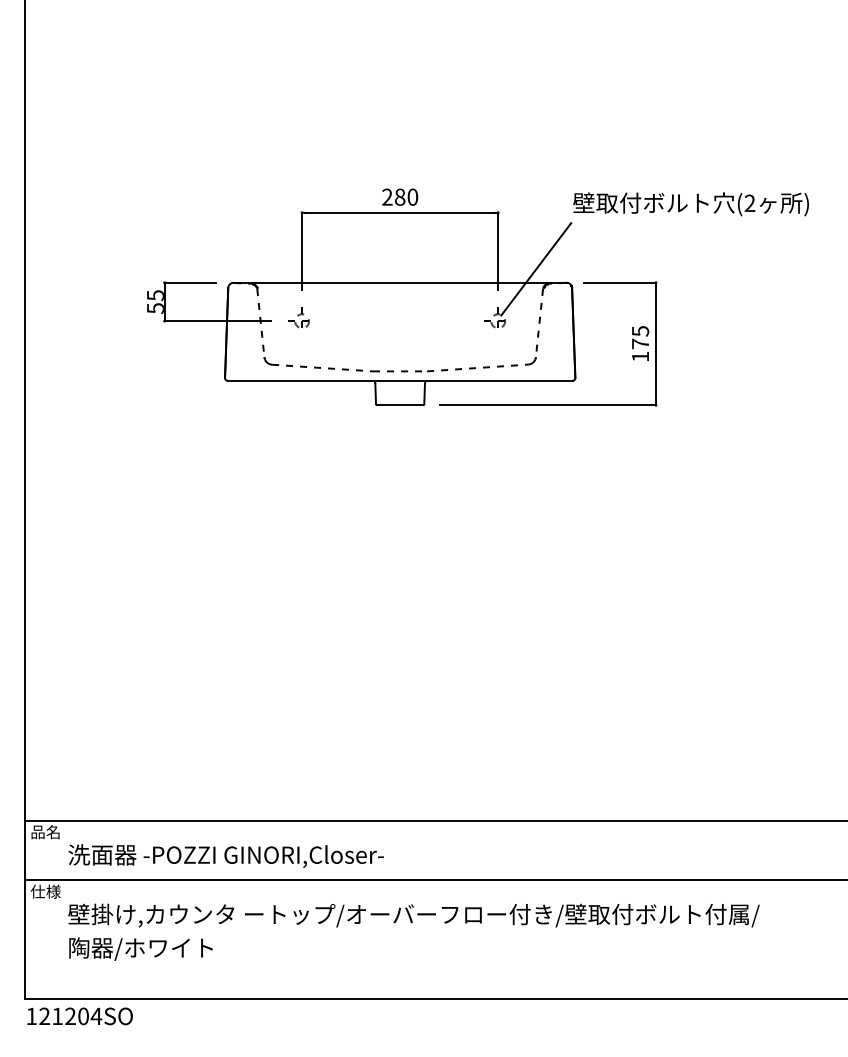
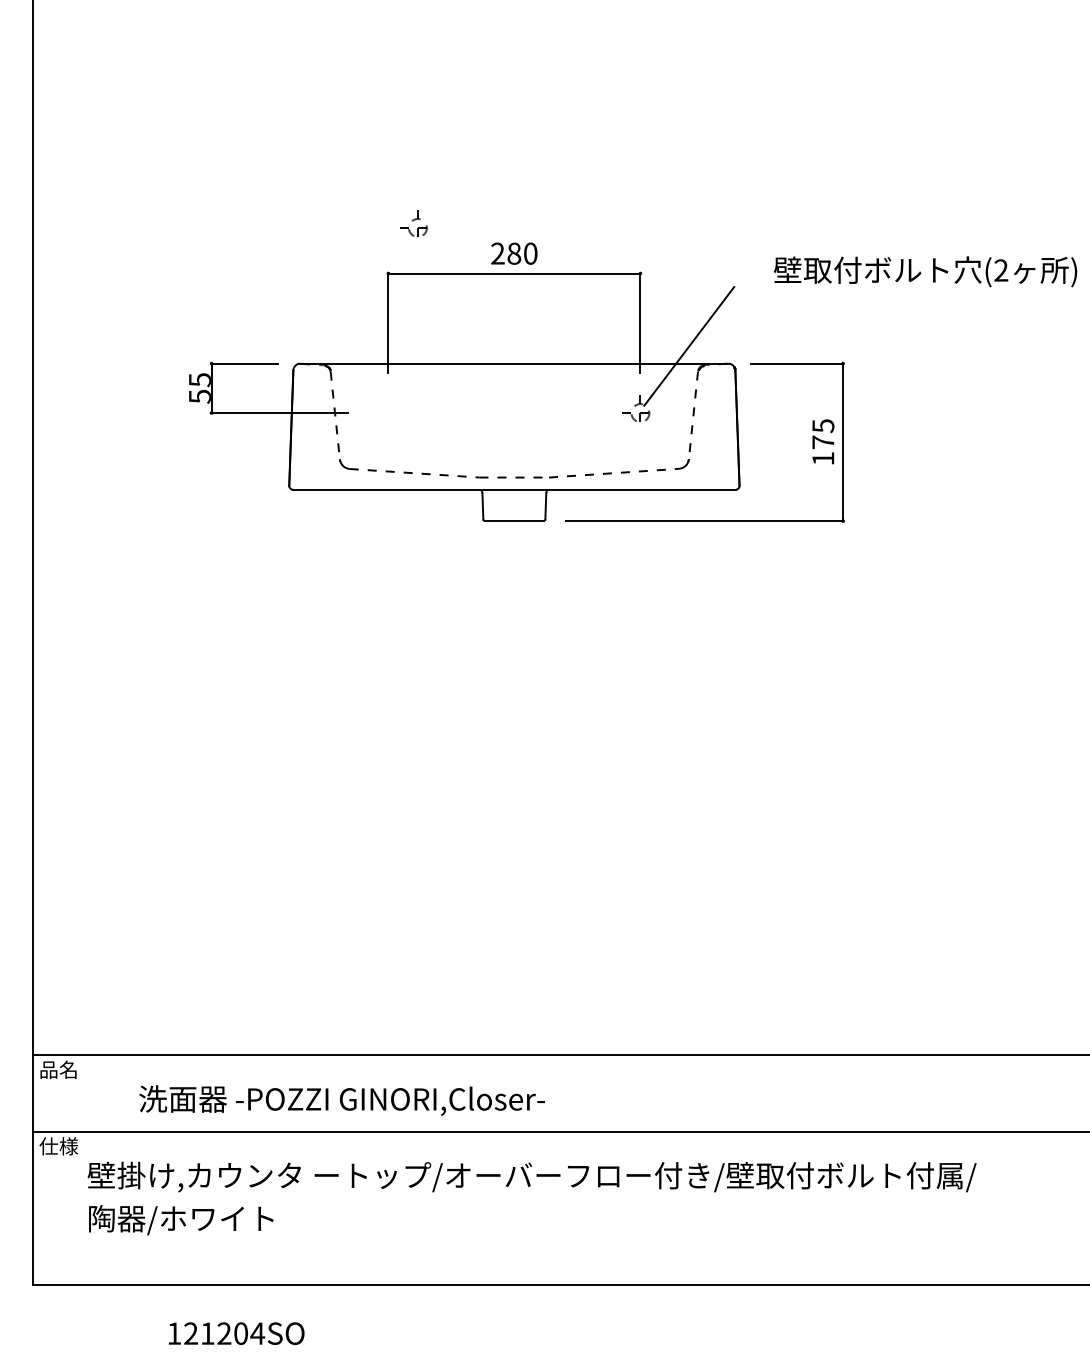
text: (690, 204) -> (924, 272), moved
part: (298, 317) -> (413, 223), moved
text: (225, 855) -> (341, 1099), moved
text: (79, 1016) -> (235, 1333), moved

